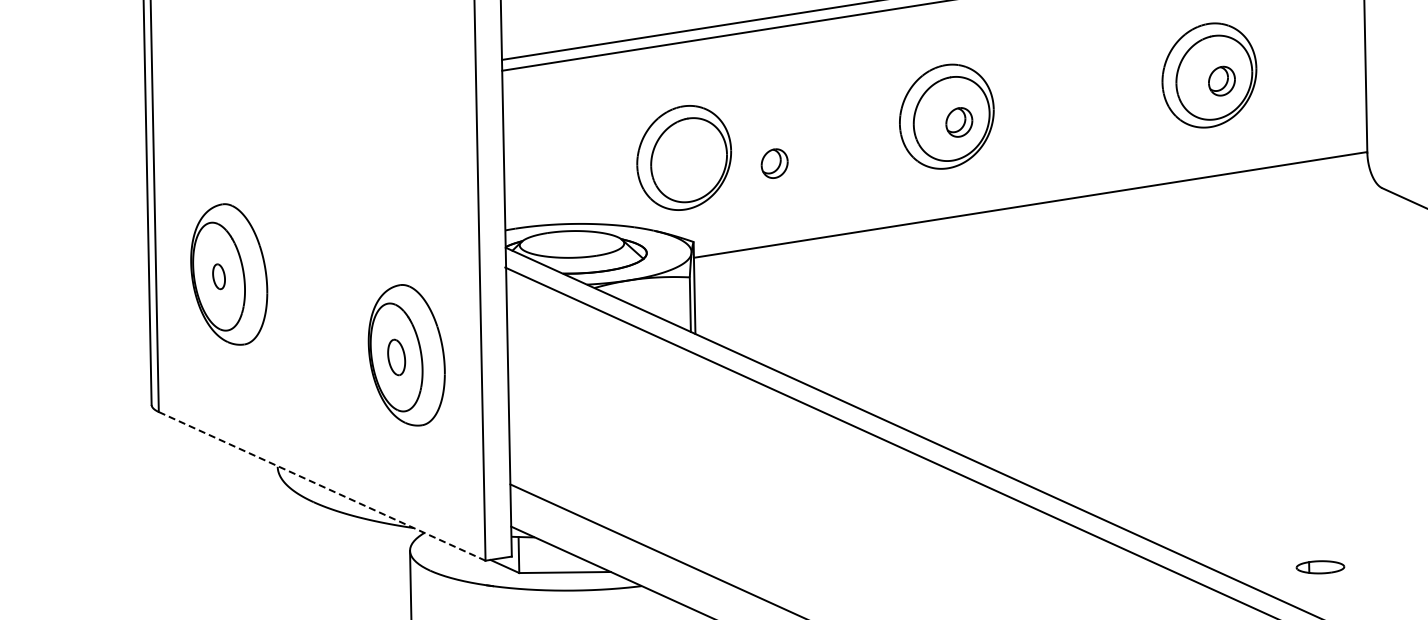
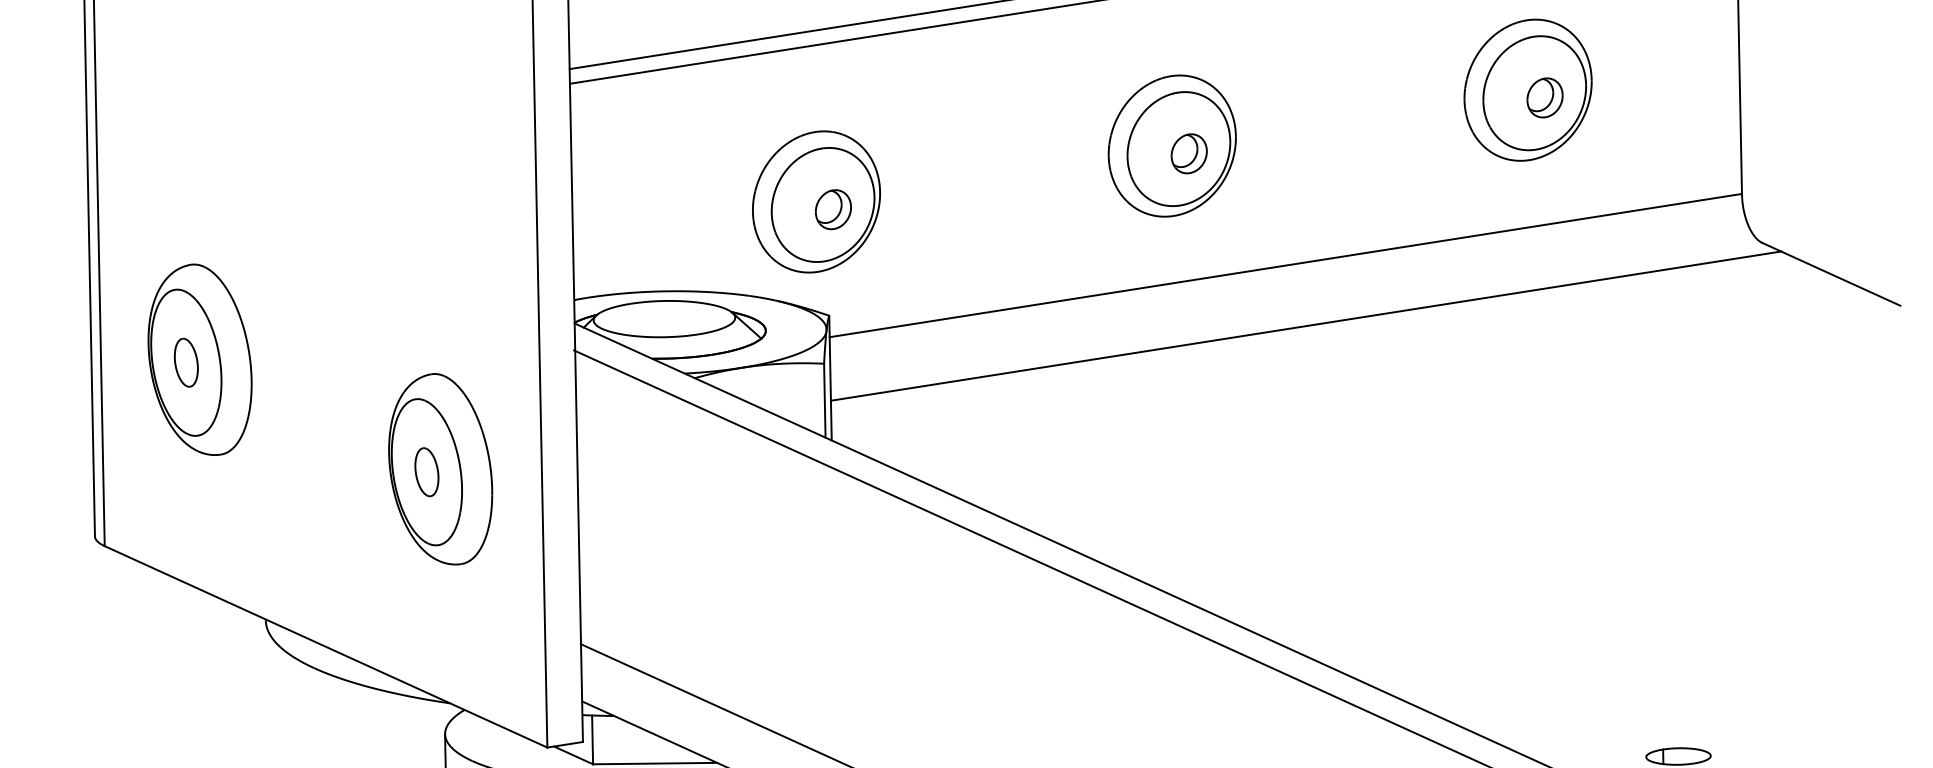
part: (774, 163) -> (833, 209), moved
line: (1045, 249) -> (1305, 325), added
part: (218, 276) -> (185, 362), size x1.43
line: (322, 486) -> (326, 647), dashed -> solid

